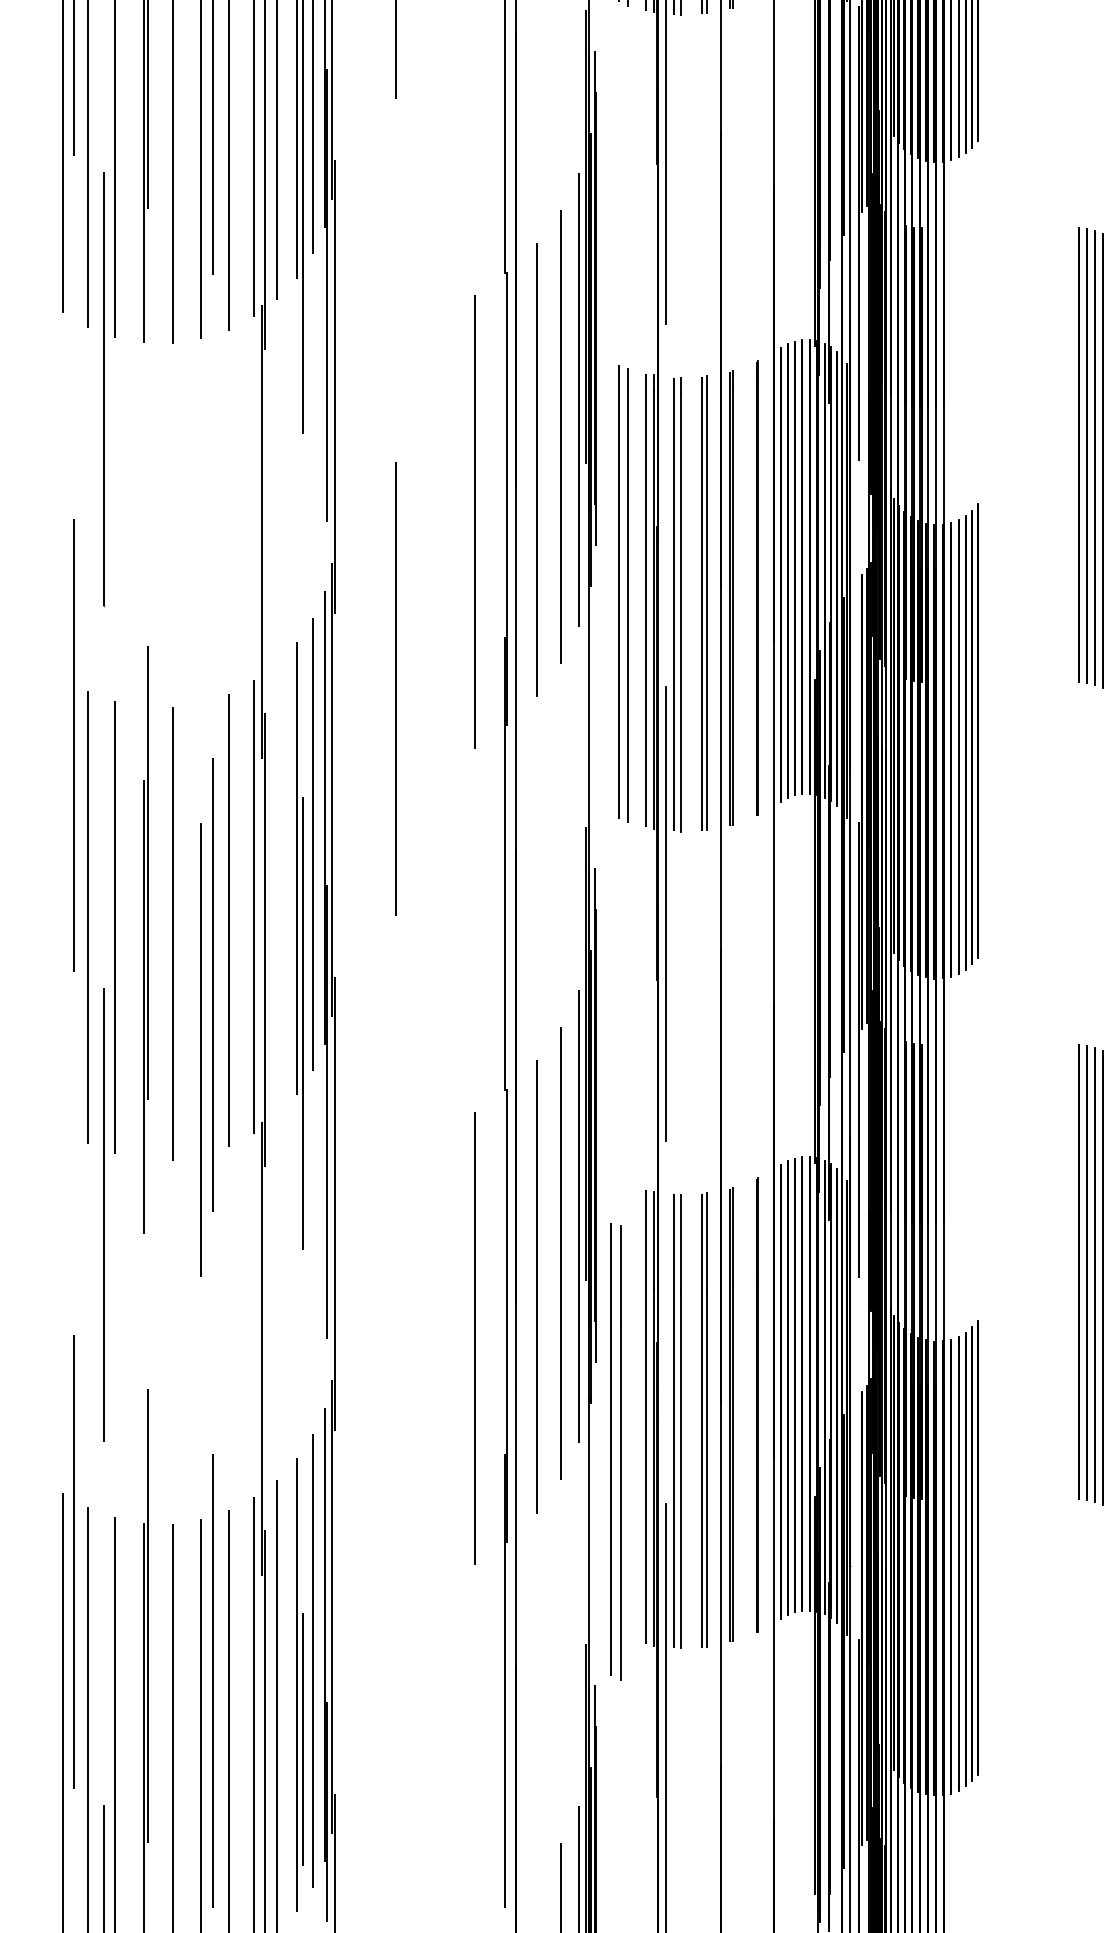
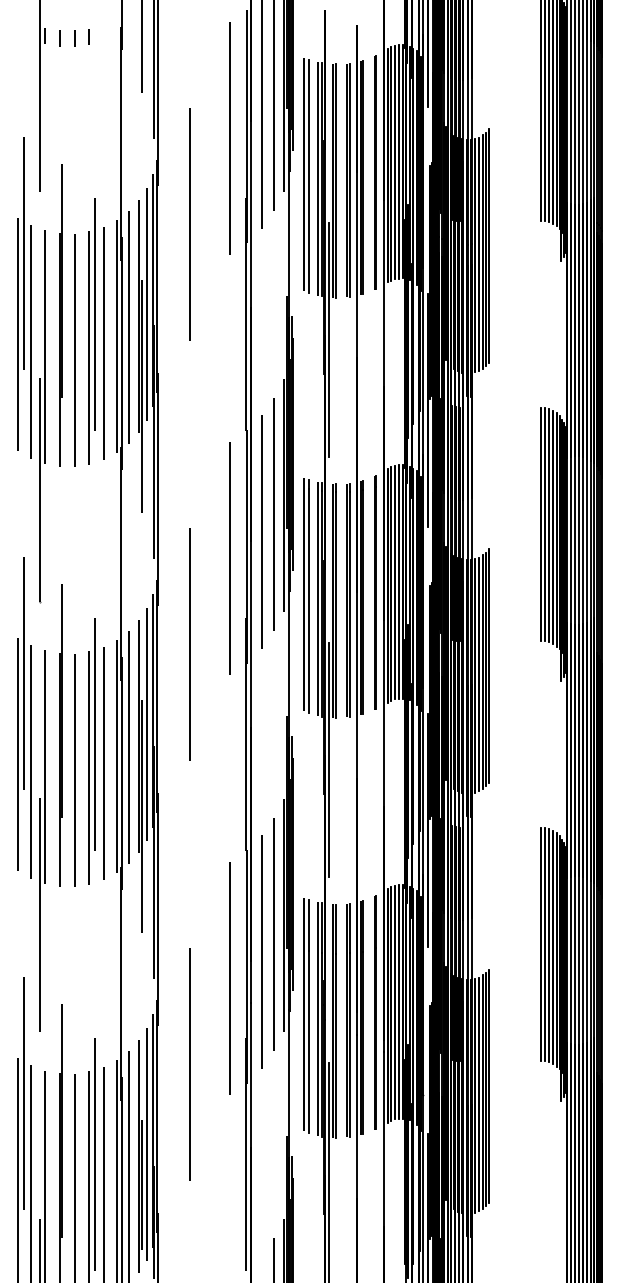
line: (277, 889) -> (128, 747), added
line: (63, 902) -> (18, 754), added
line: (144, 939) -> (60, 735), moved
part: (205, 1017) -> (91, 751), moved
part: (615, 1451) -> (306, 1015), moved
line: (395, 1505) -> (189, 1064), added

